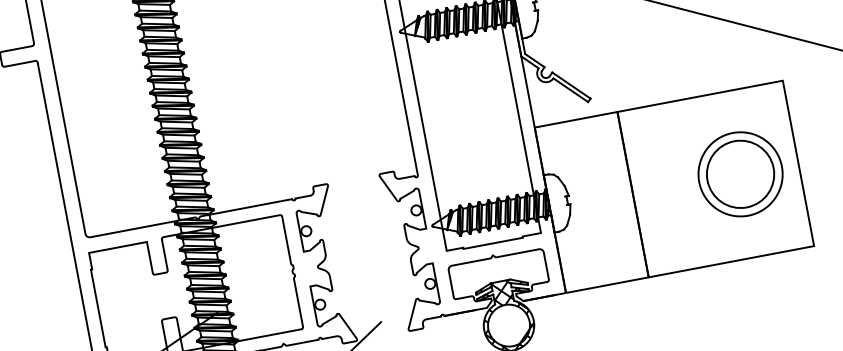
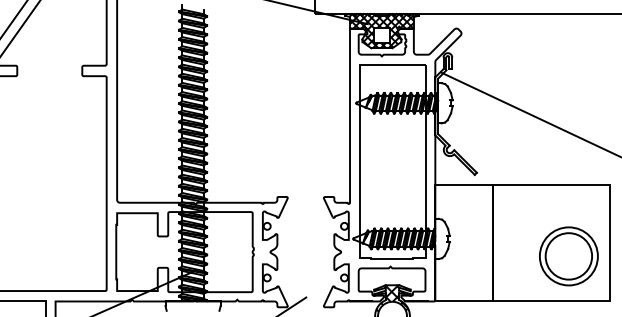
part: (740, 174) -> (568, 256), moved

